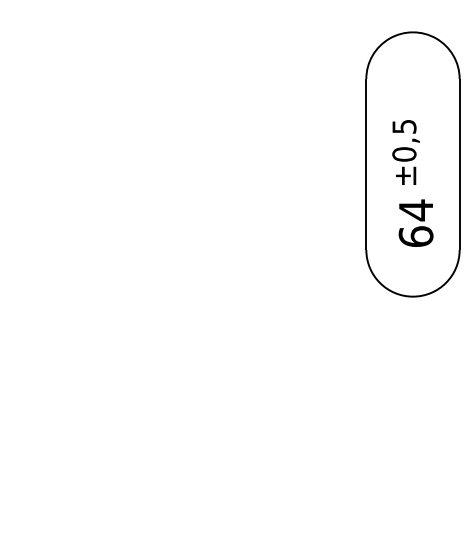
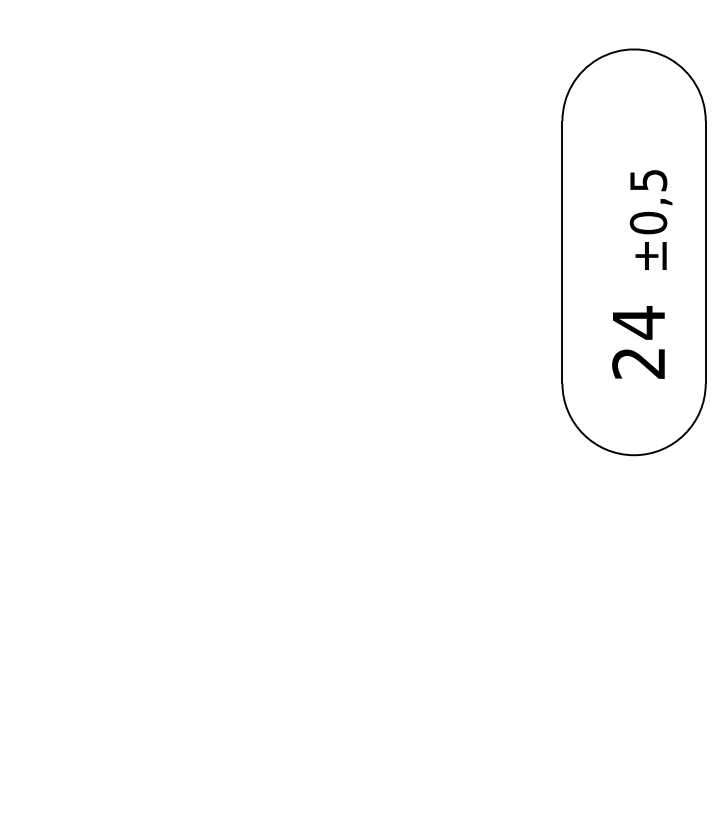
text: (405, 152) -> (650, 220), moved
text: (415, 236) -> (637, 362), 64 -> 24

